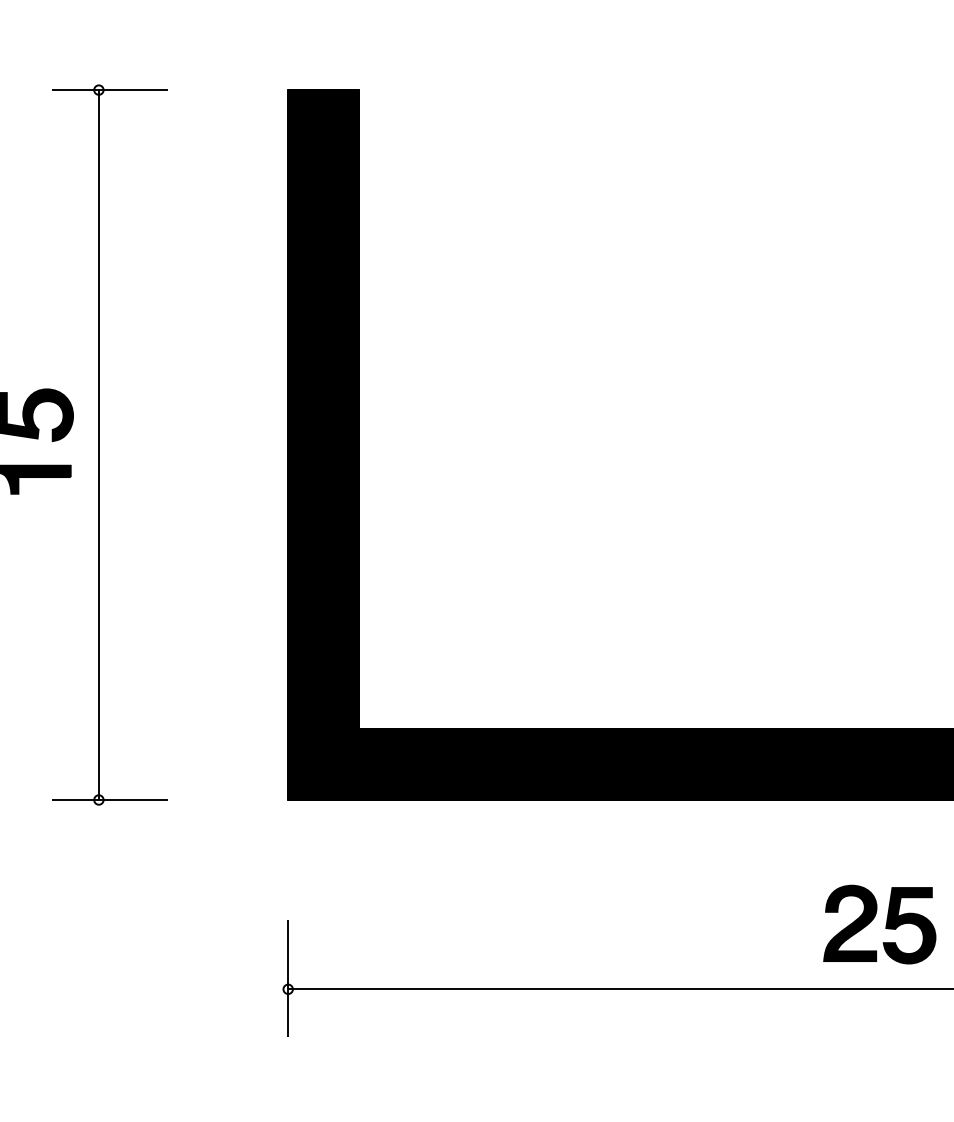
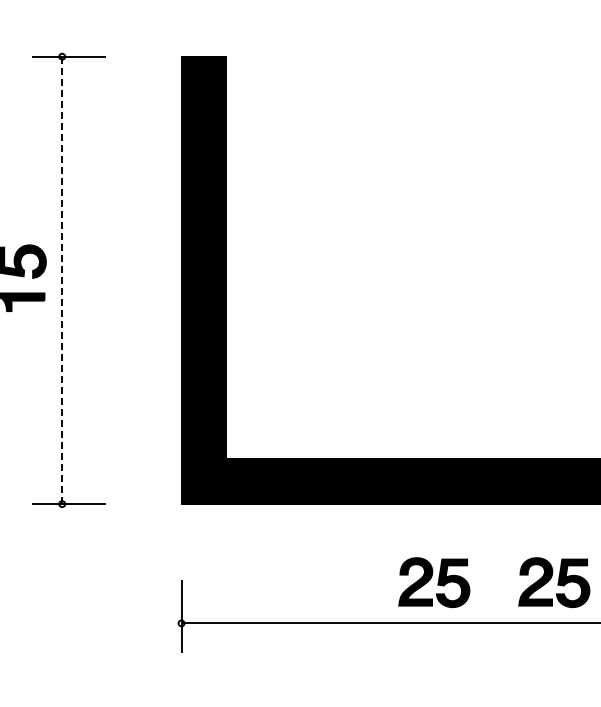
line: (99, 445) -> (62, 280), solid -> dashed
part: (689, 924) -> (434, 582), added

